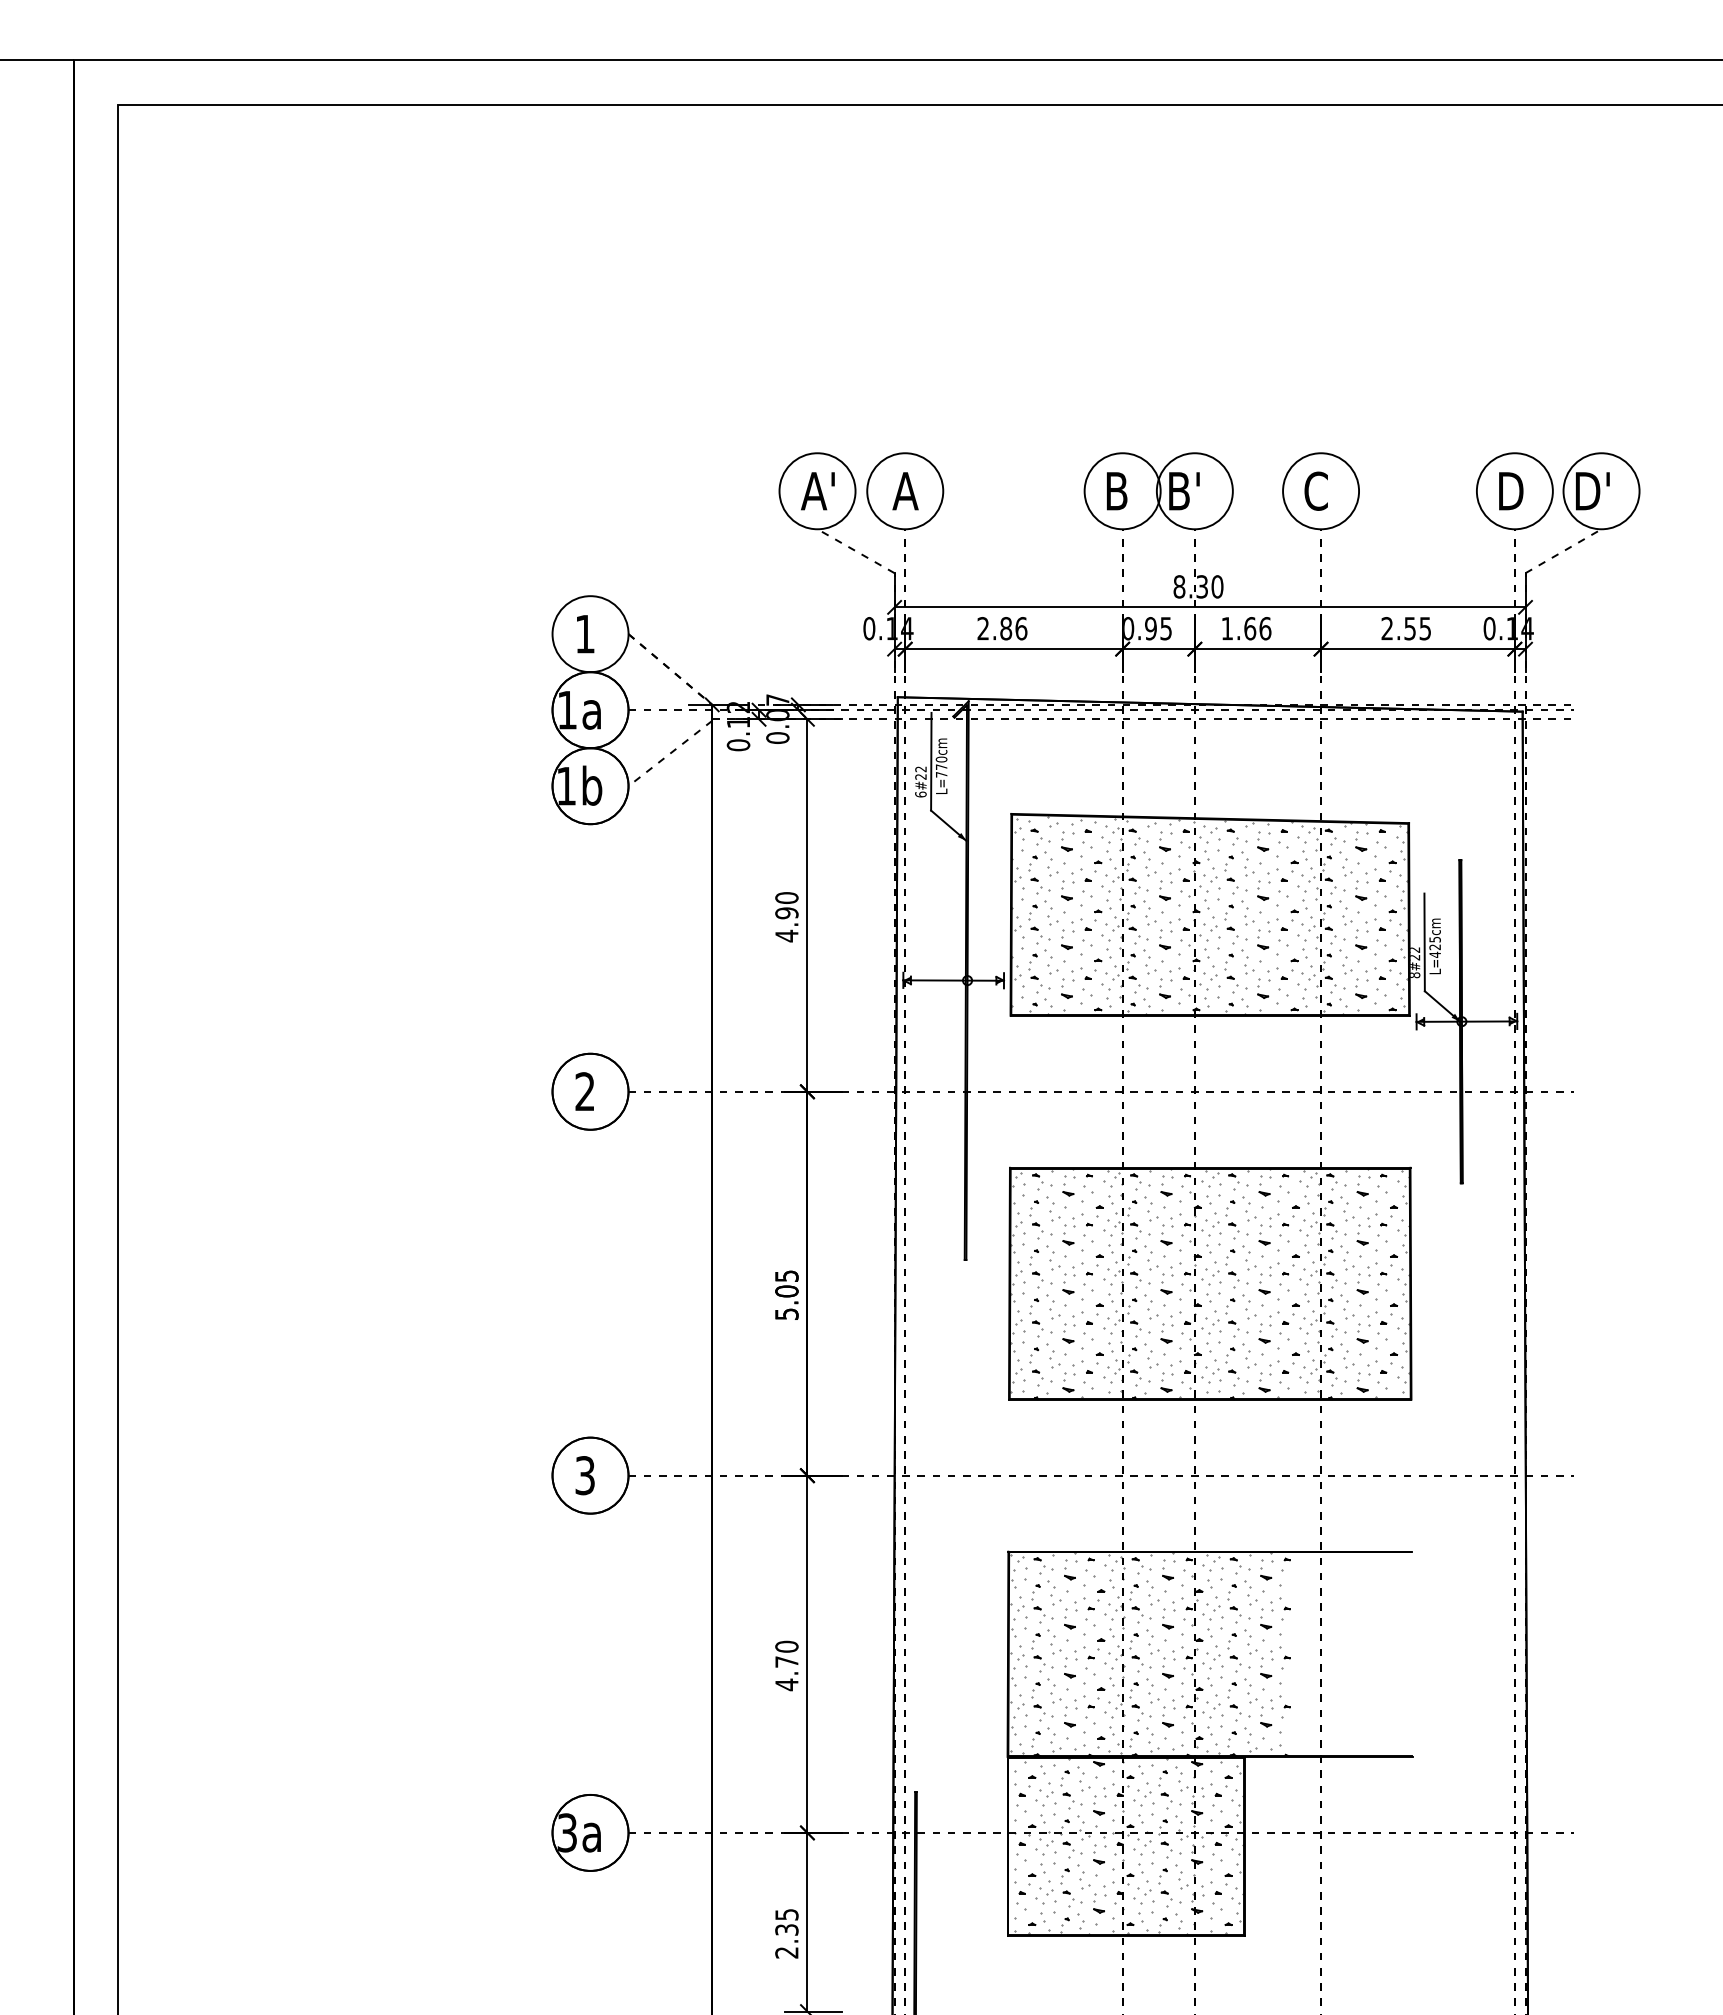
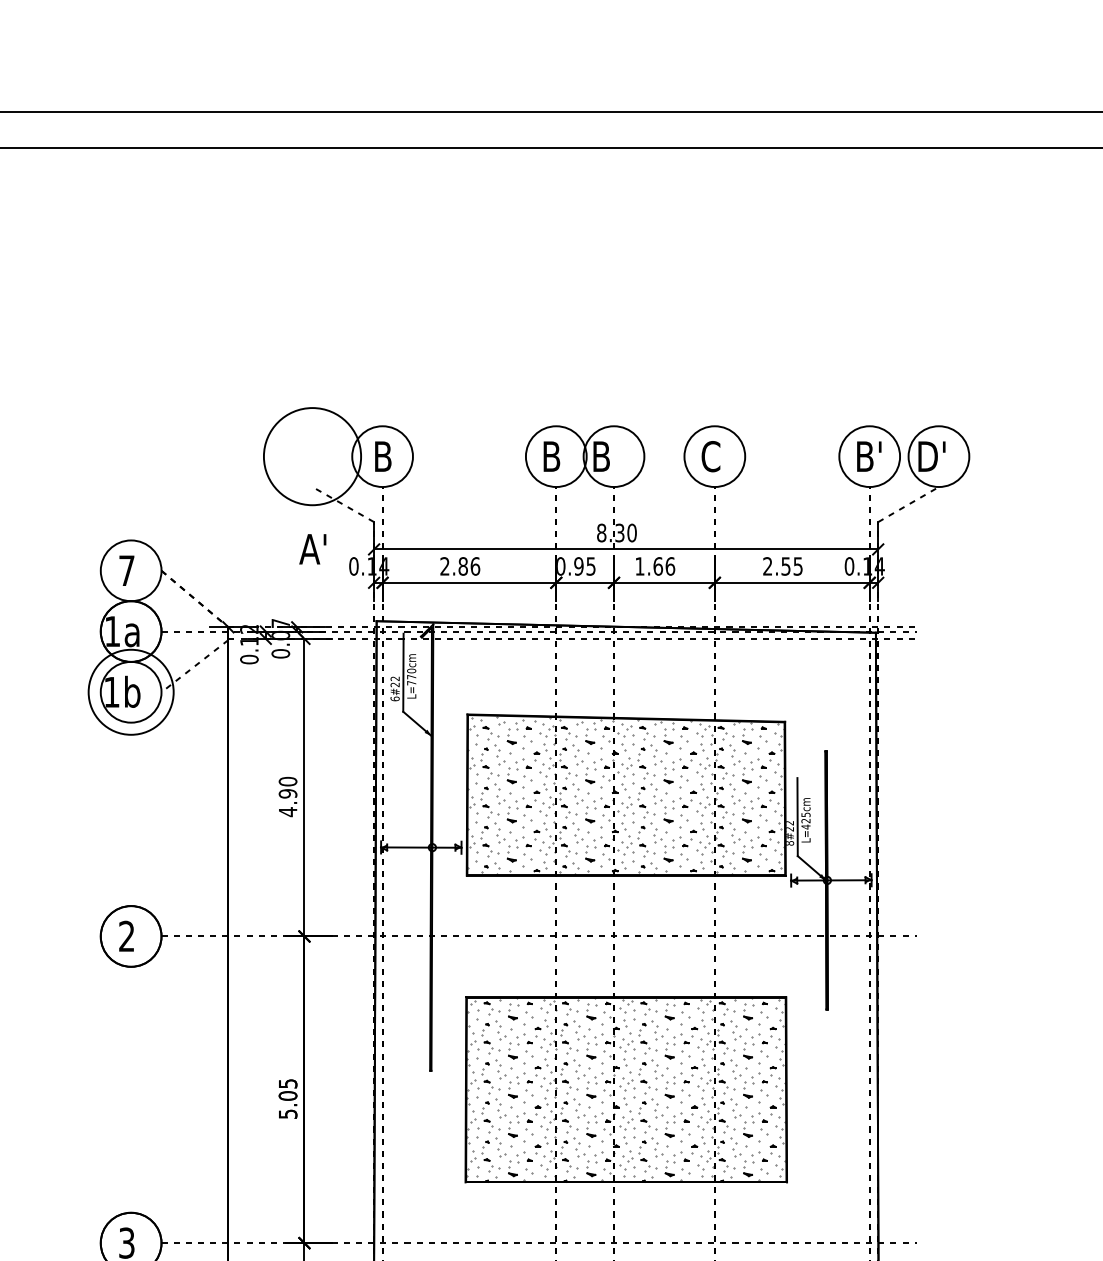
text: (1197, 479) -> (616, 447), B' -> B
circle: (817, 491) -> (312, 456), size x1.6
text: (817, 491) -> (312, 549), moved
text: (905, 491) -> (382, 456), A -> B
text: (1516, 491) -> (871, 456), D -> B'
text: (584, 634) -> (126, 571), 1 -> 7
circle: (590, 786) -> (131, 692), size x1.4

